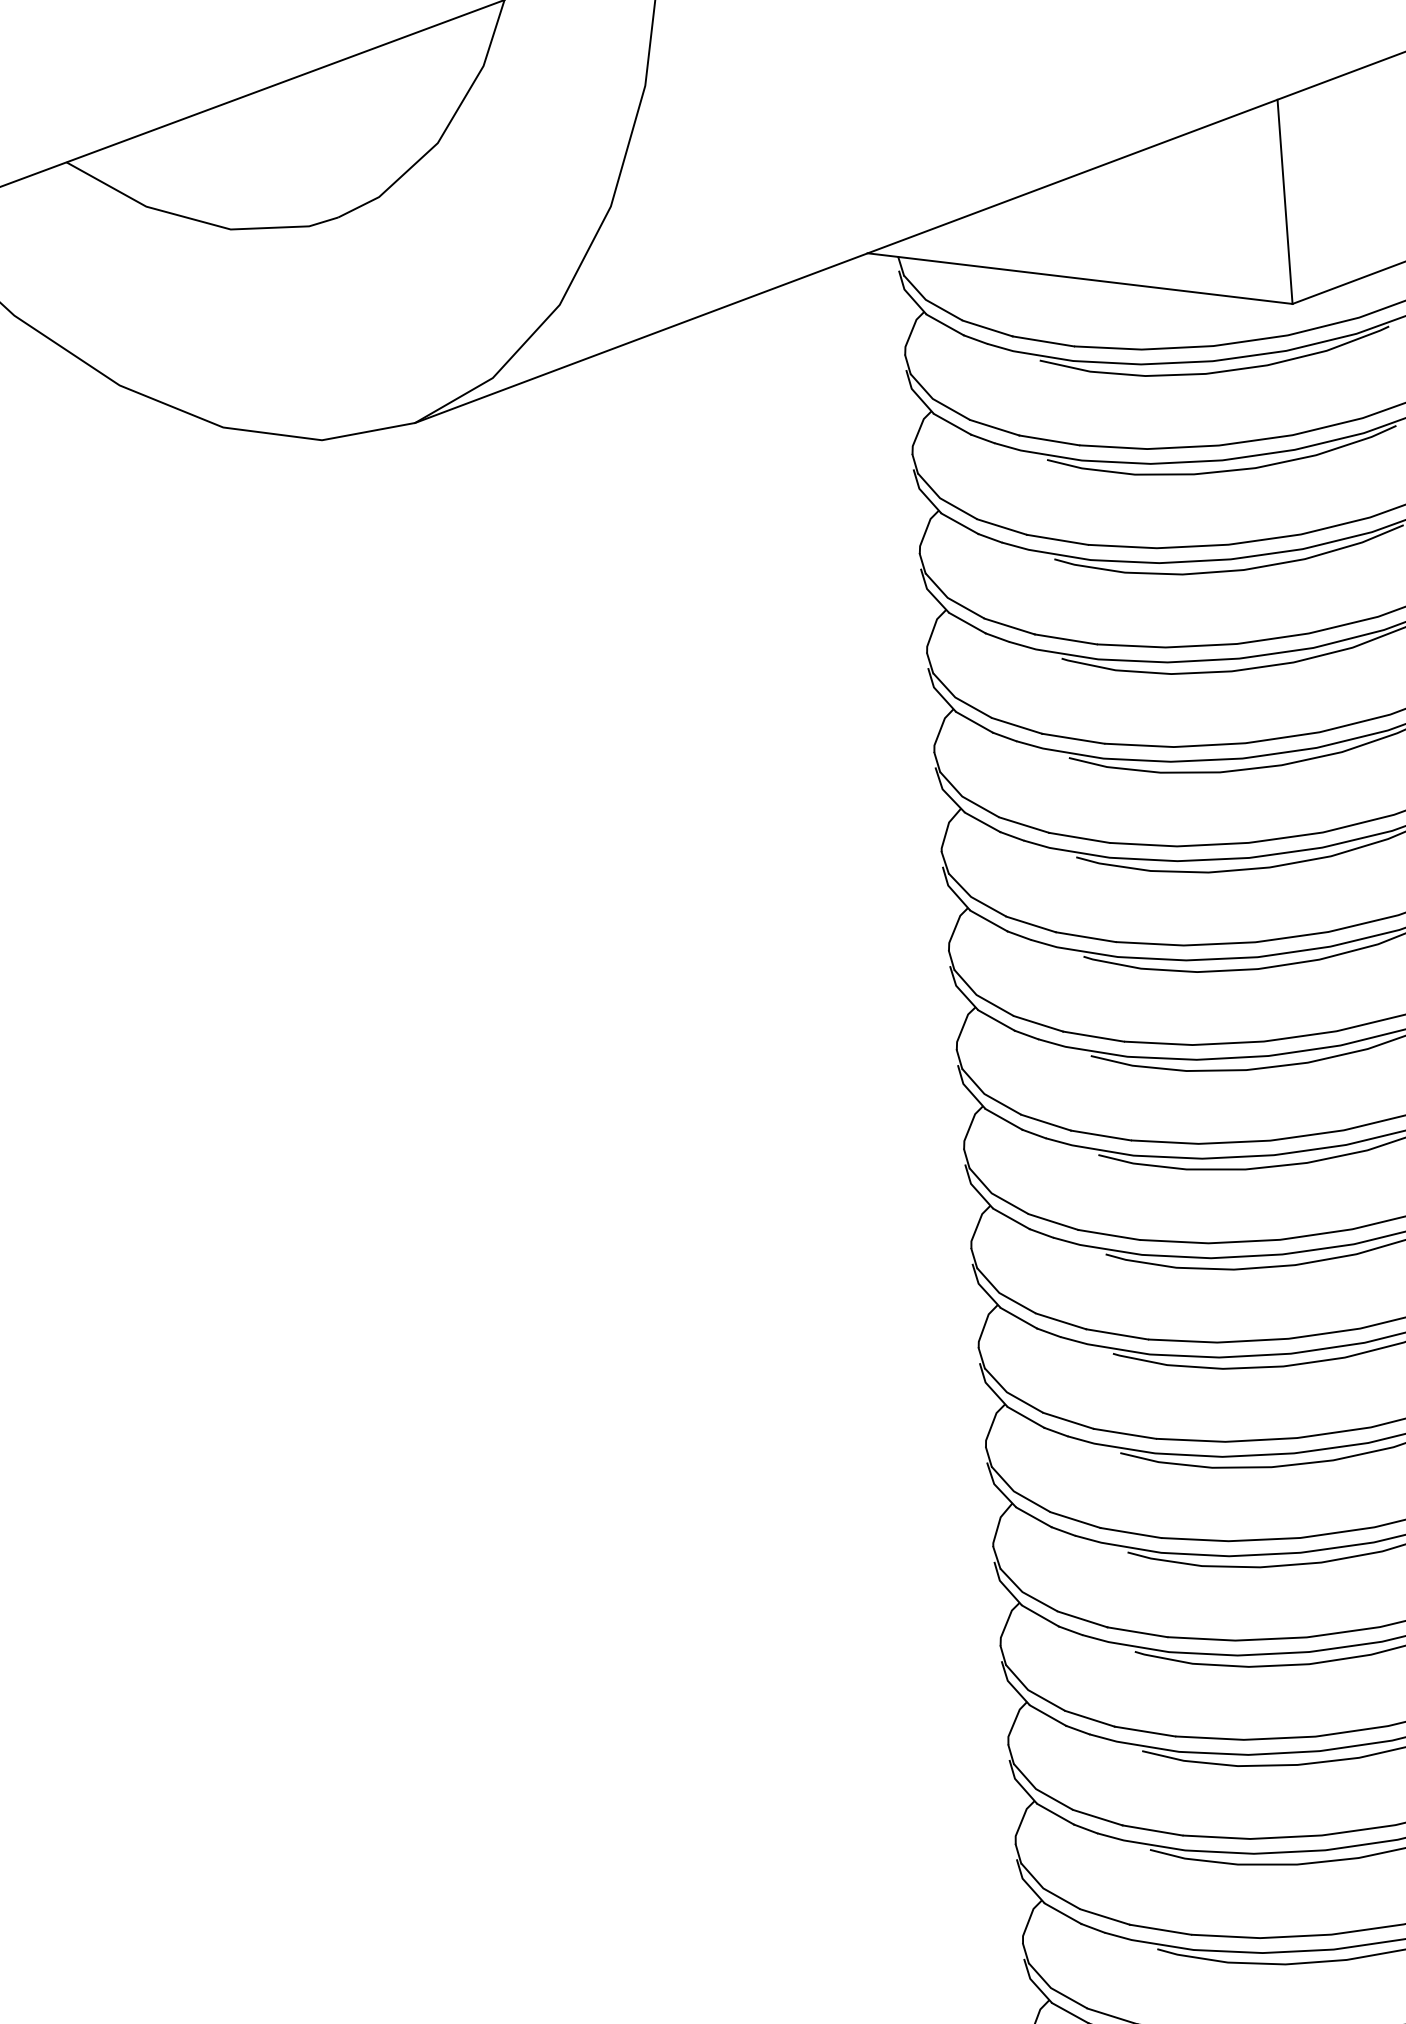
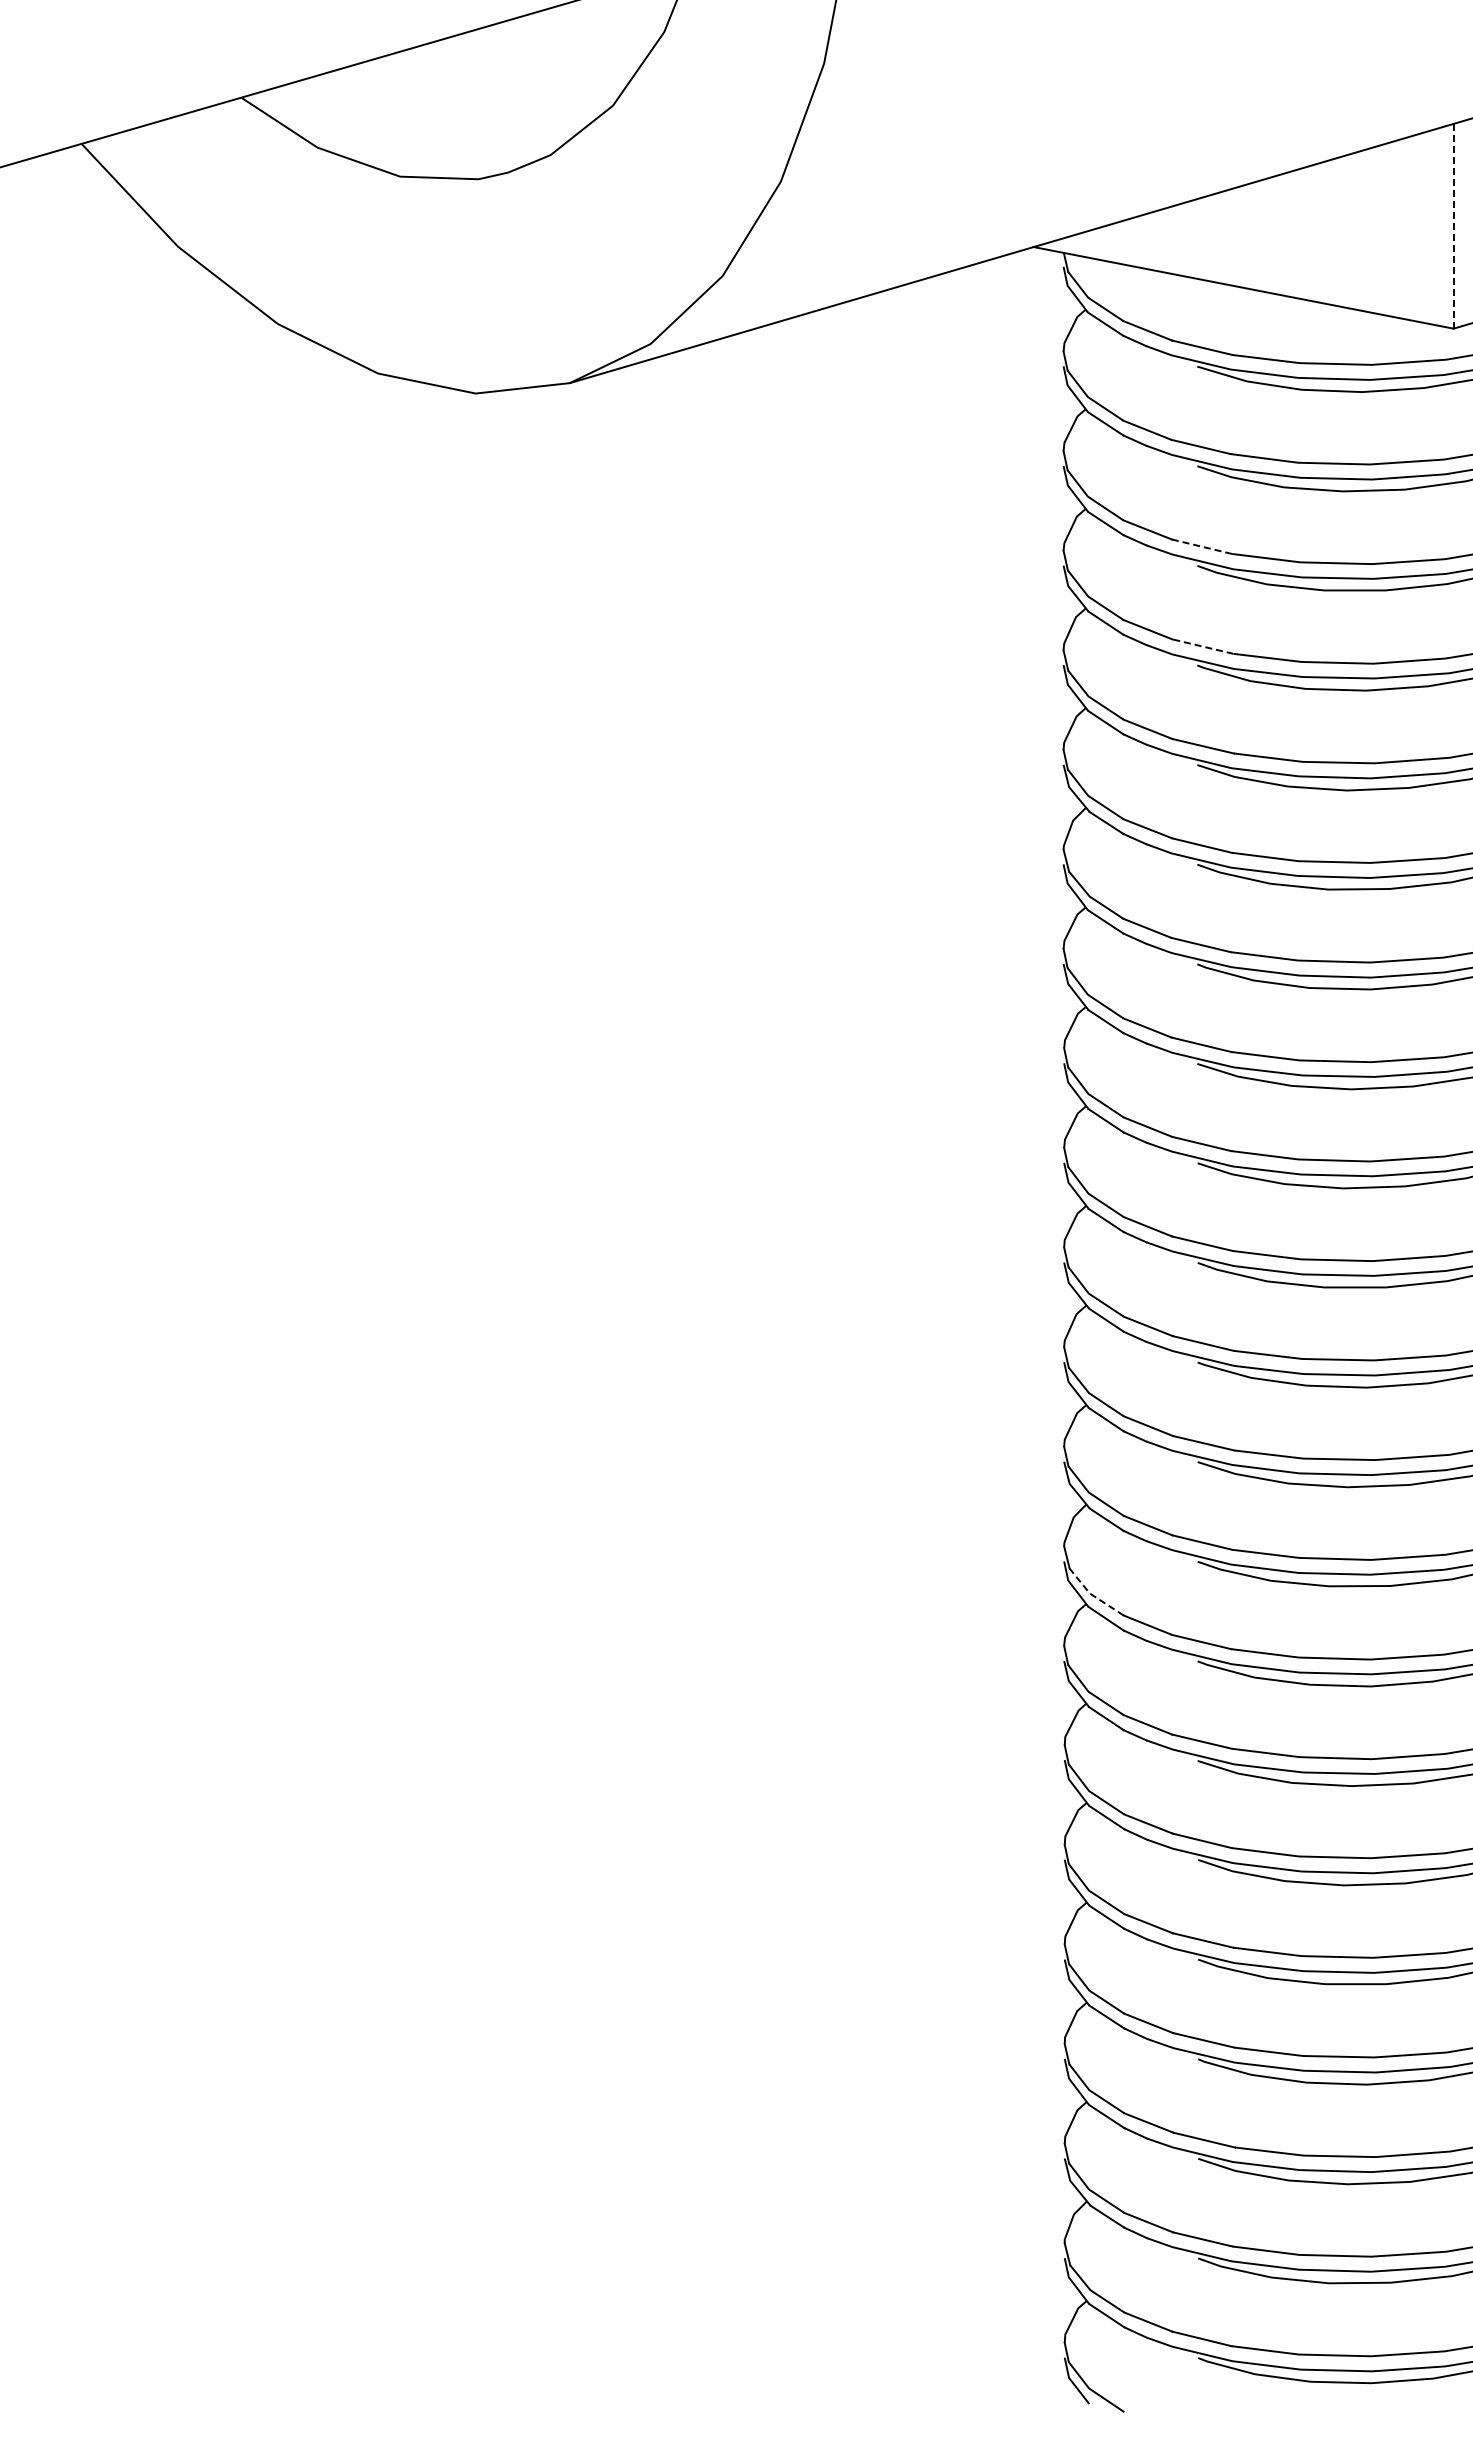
line: (1284, 201) -> (1453, 225), solid -> dashed
line: (1058, 539) -> (1202, 546), solid -> dashed
line: (1065, 639) -> (1202, 646), solid -> dashed
line: (1025, 1593) -> (1092, 1595), solid -> dashed

